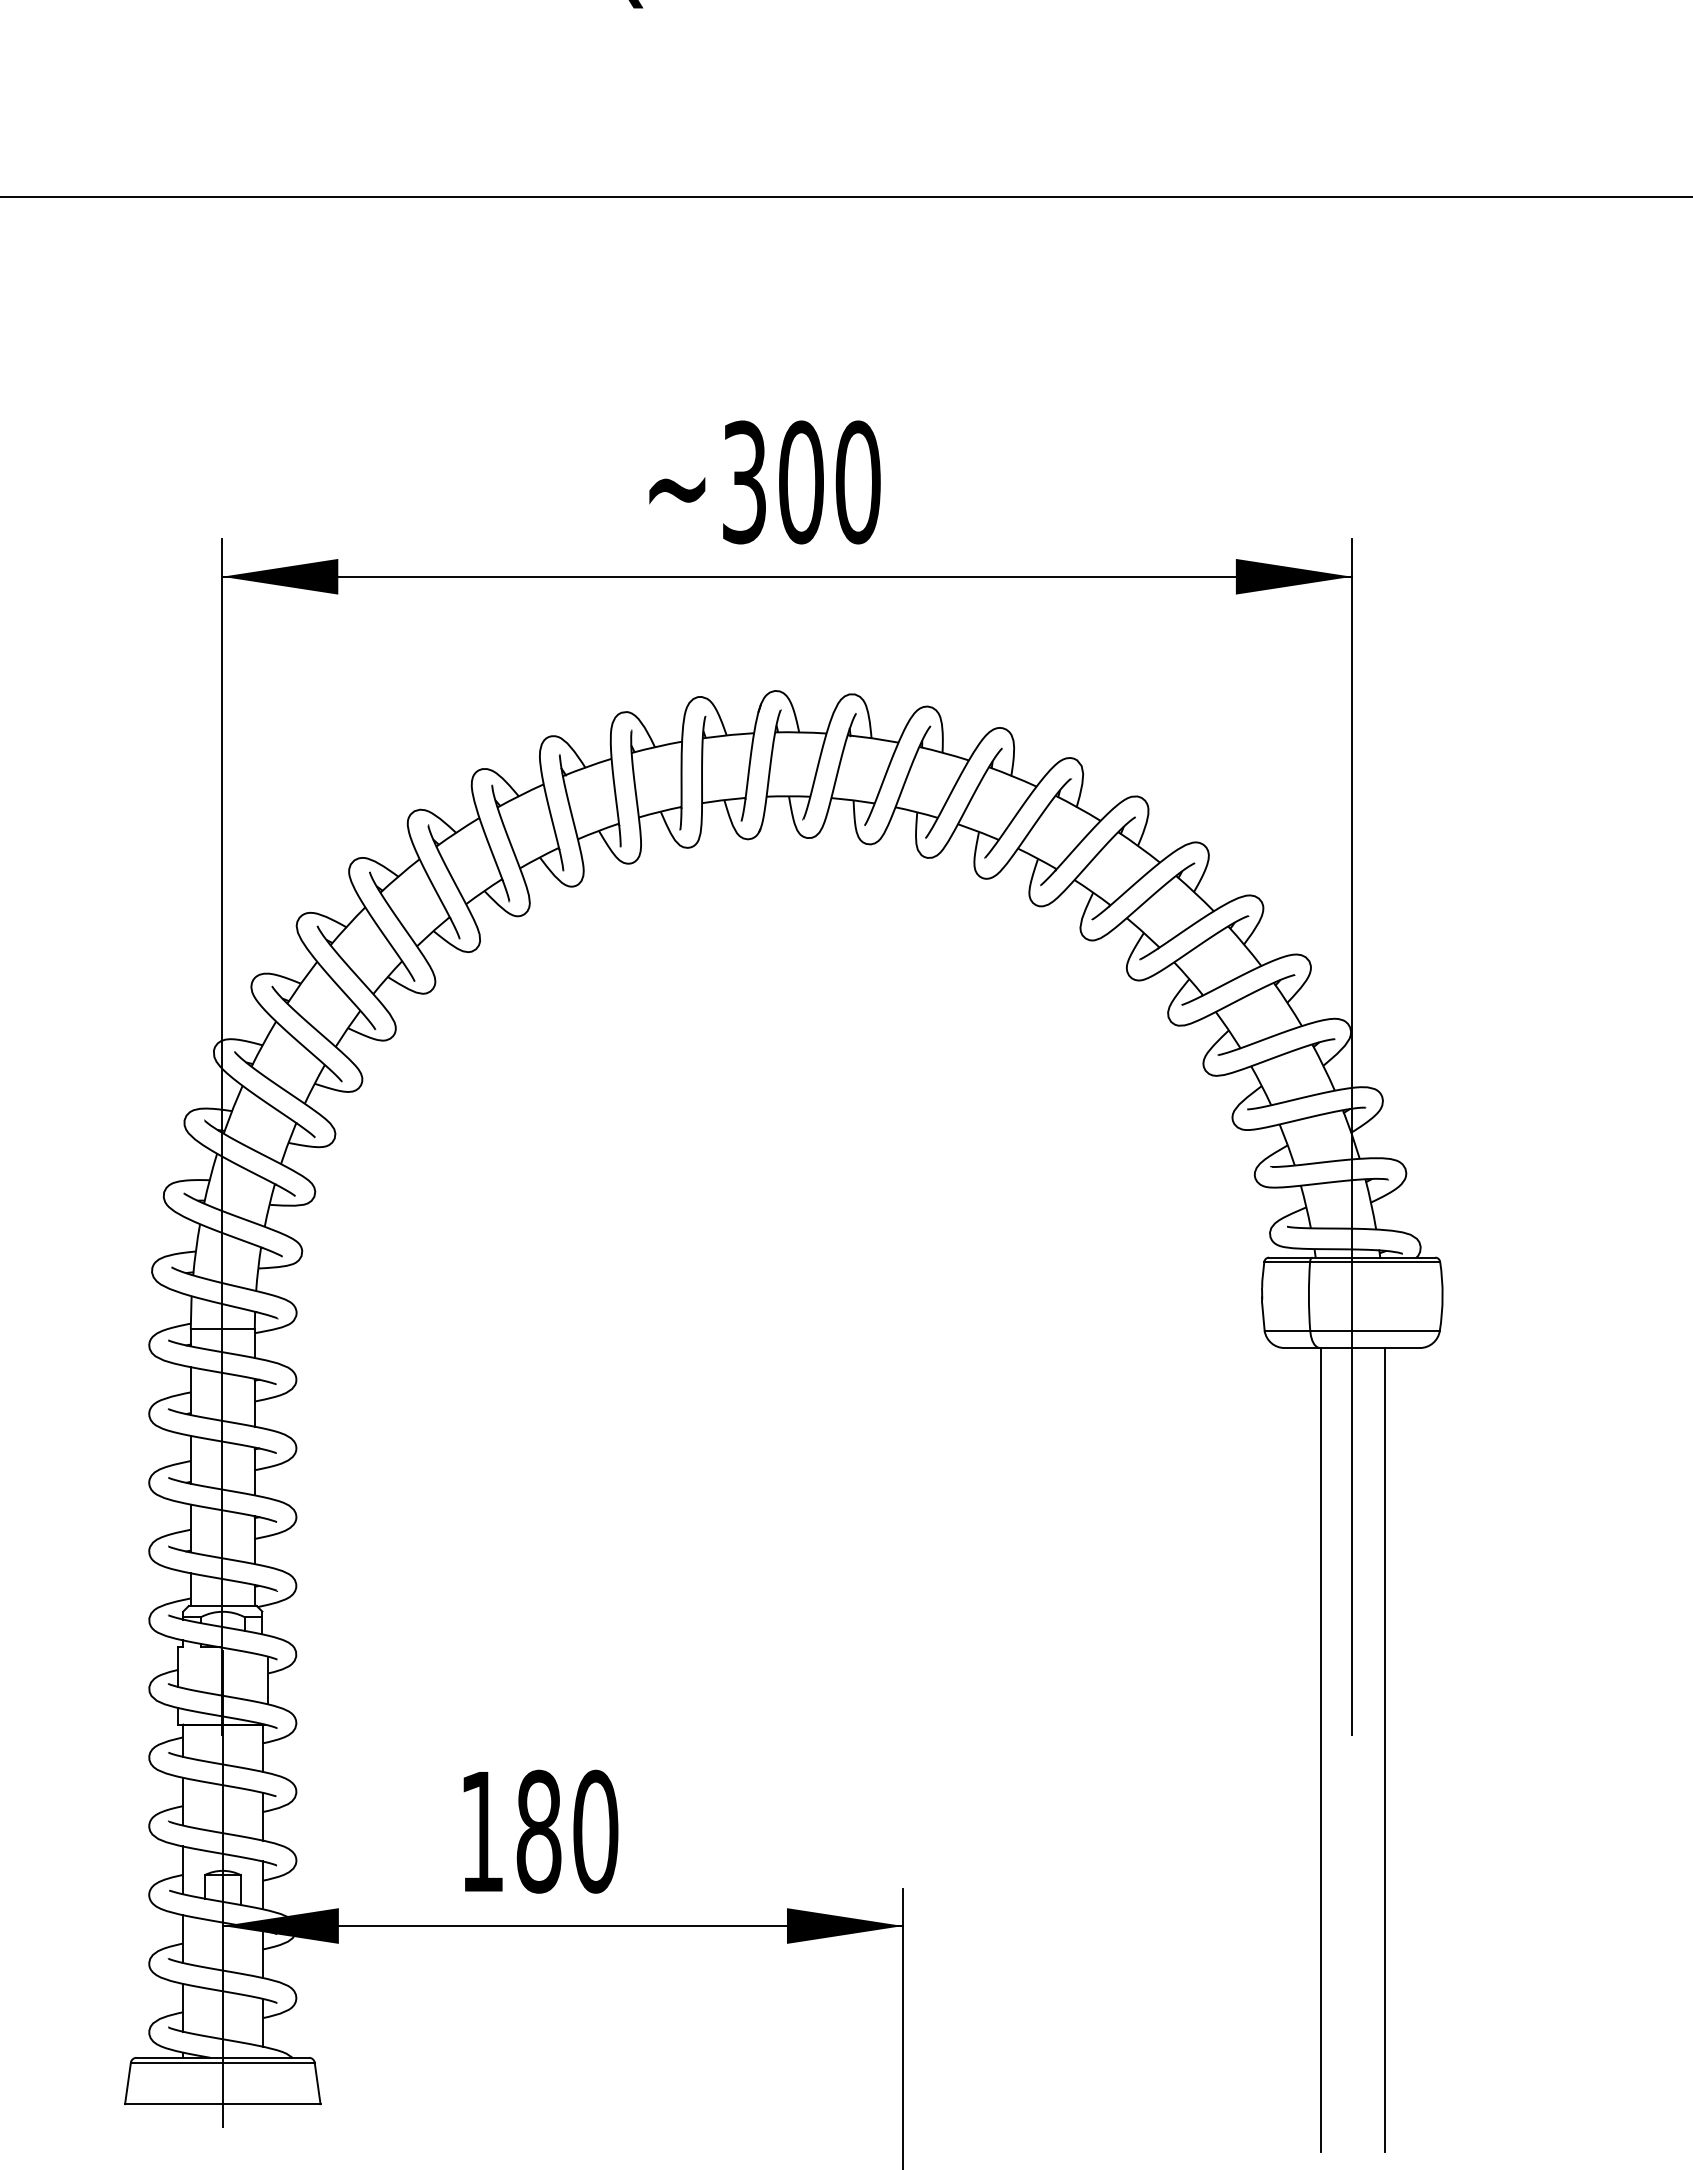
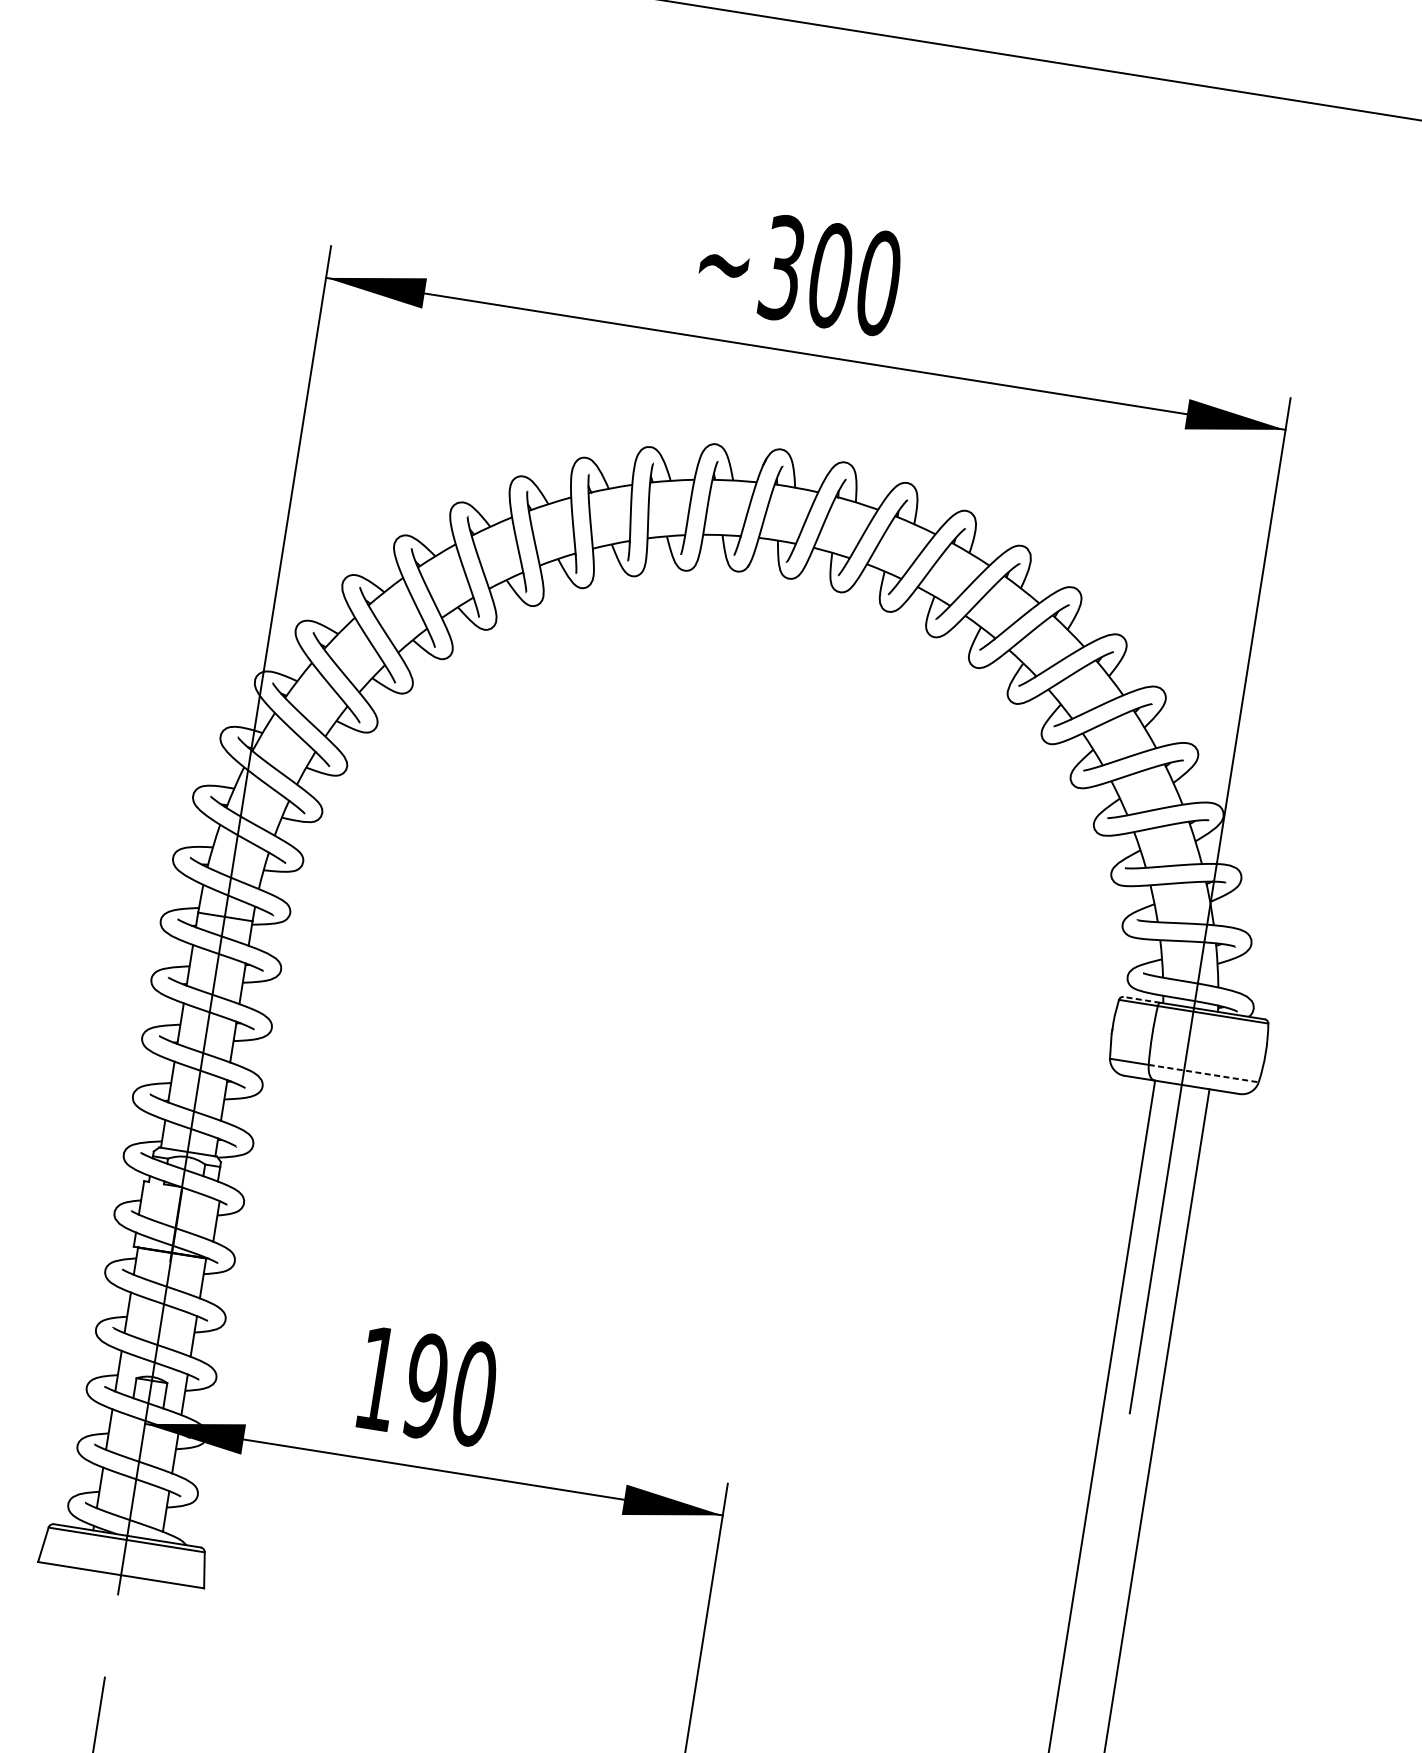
line: (1290, 1257) -> (1141, 999), solid -> dashed
line: (1375, 1331) -> (1204, 1074), solid -> dashed
text: (538, 1831) -> (425, 1386), 180 -> 190

